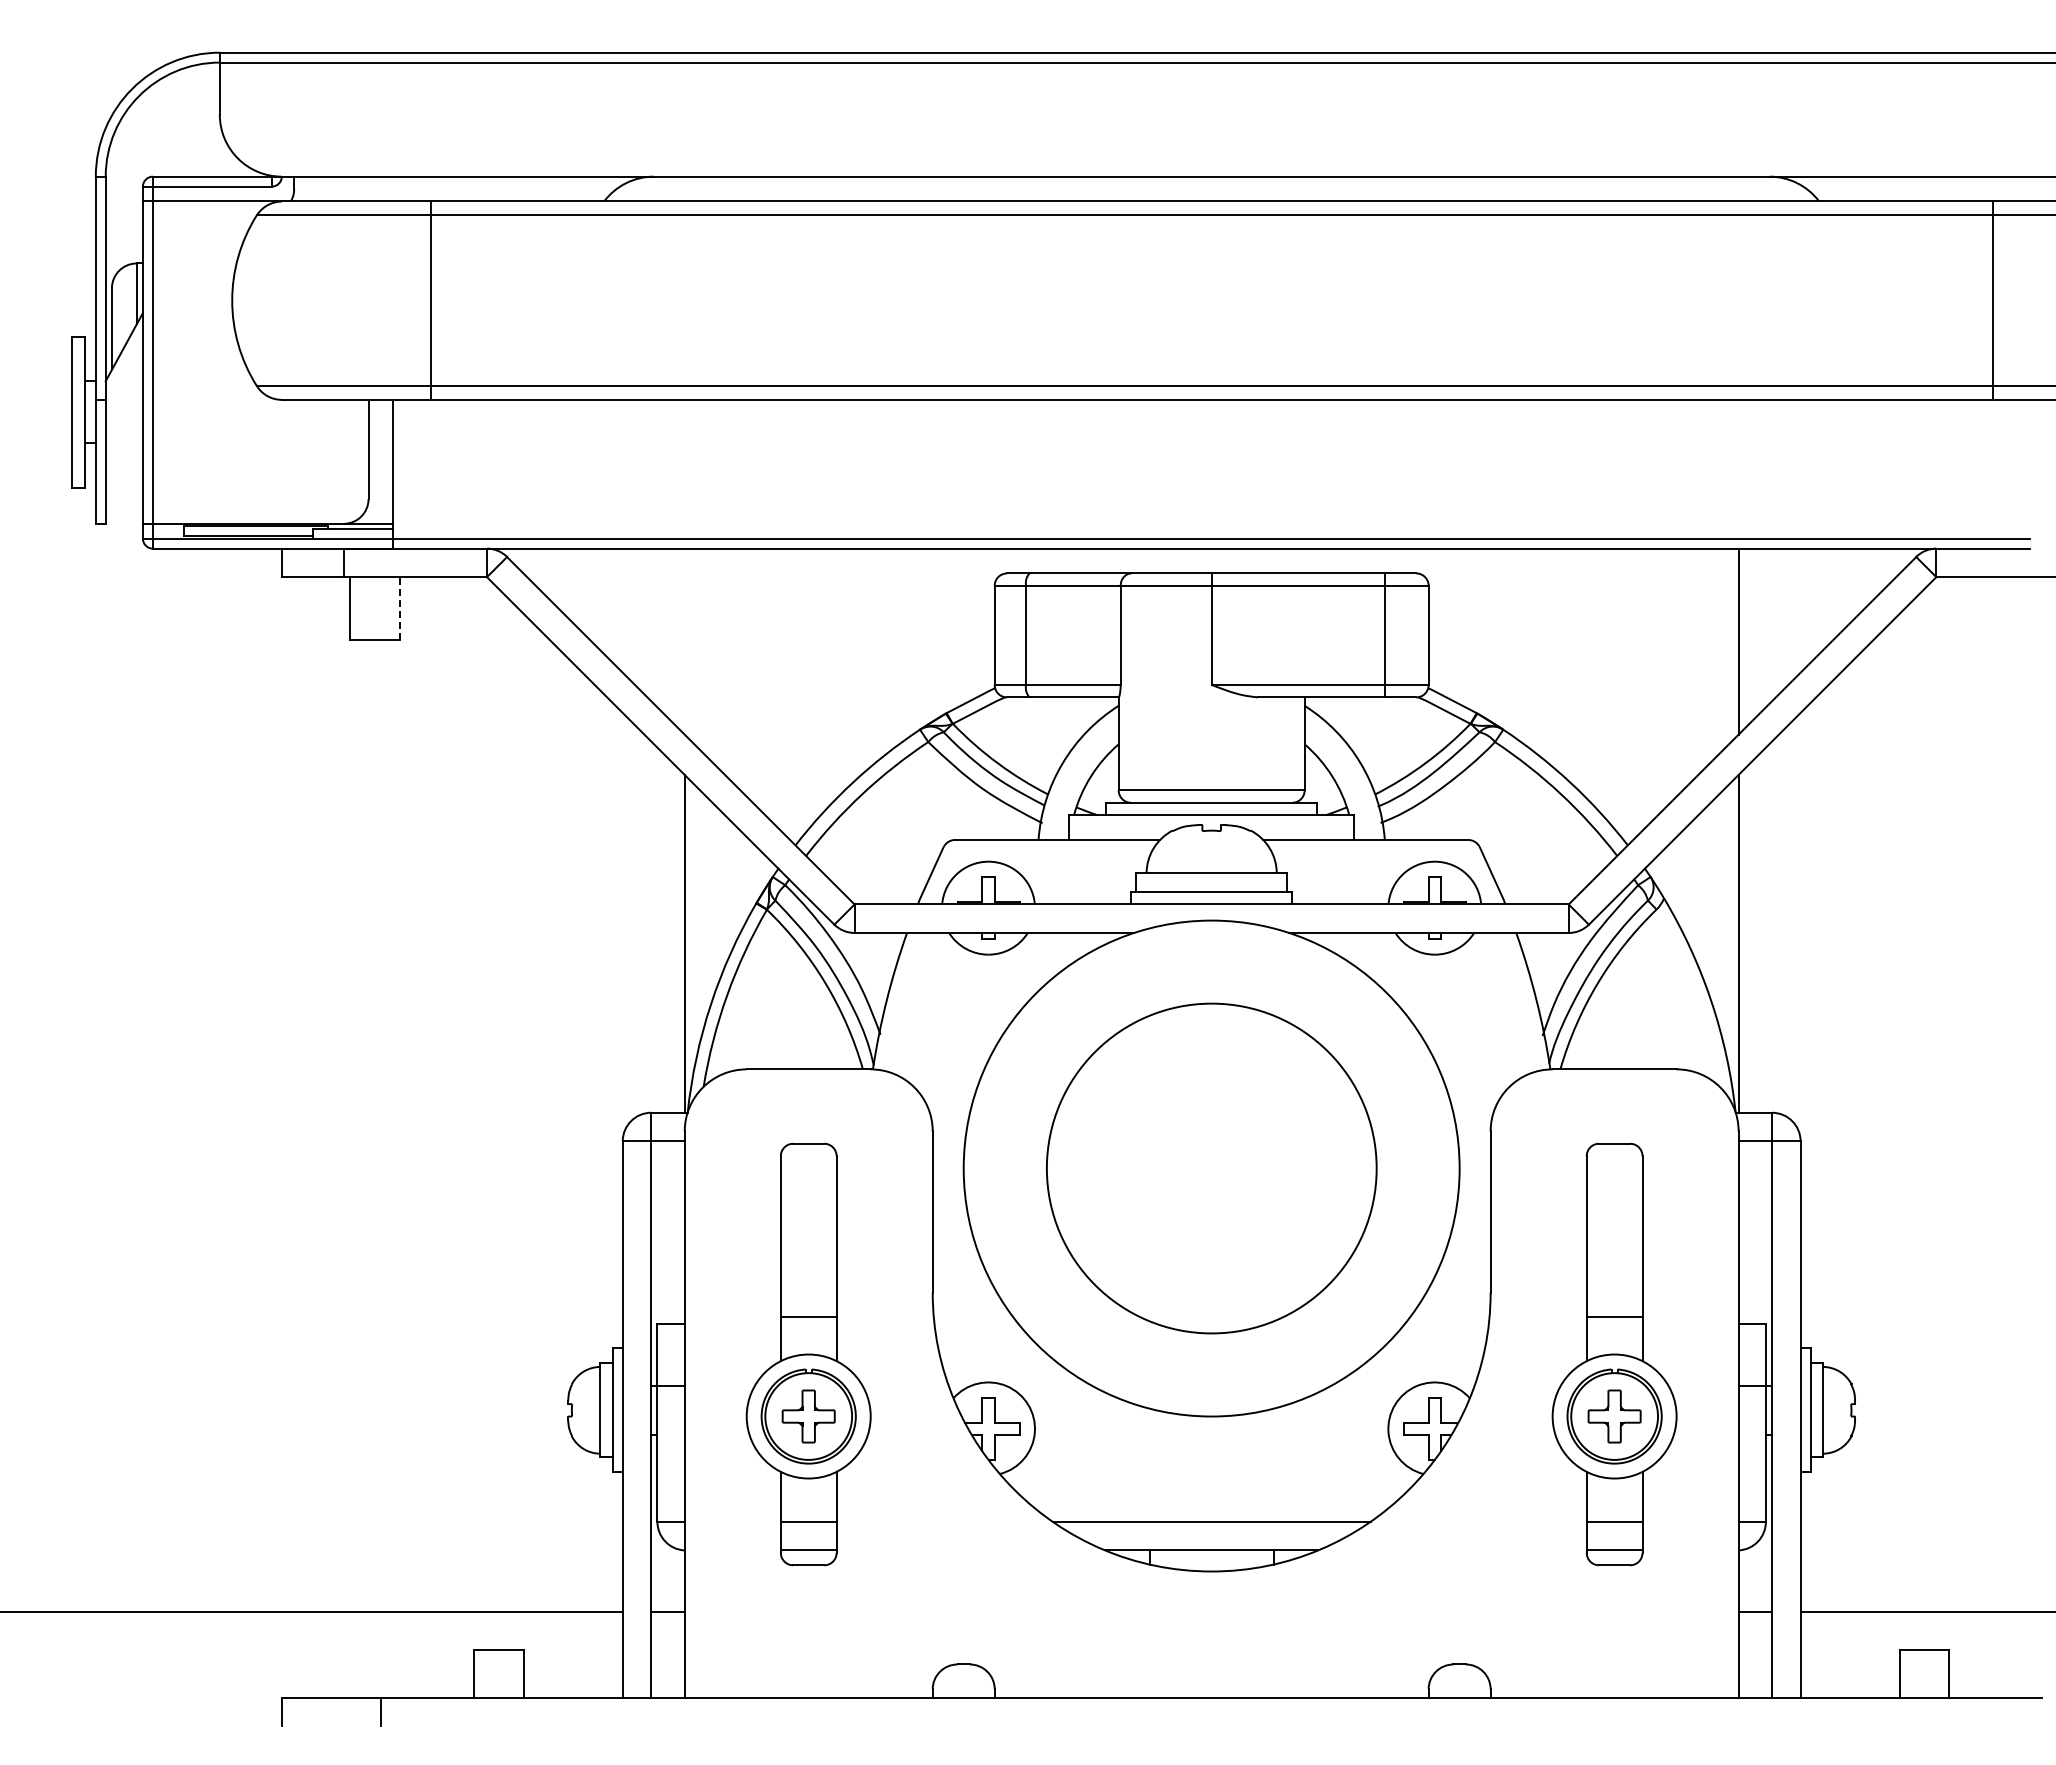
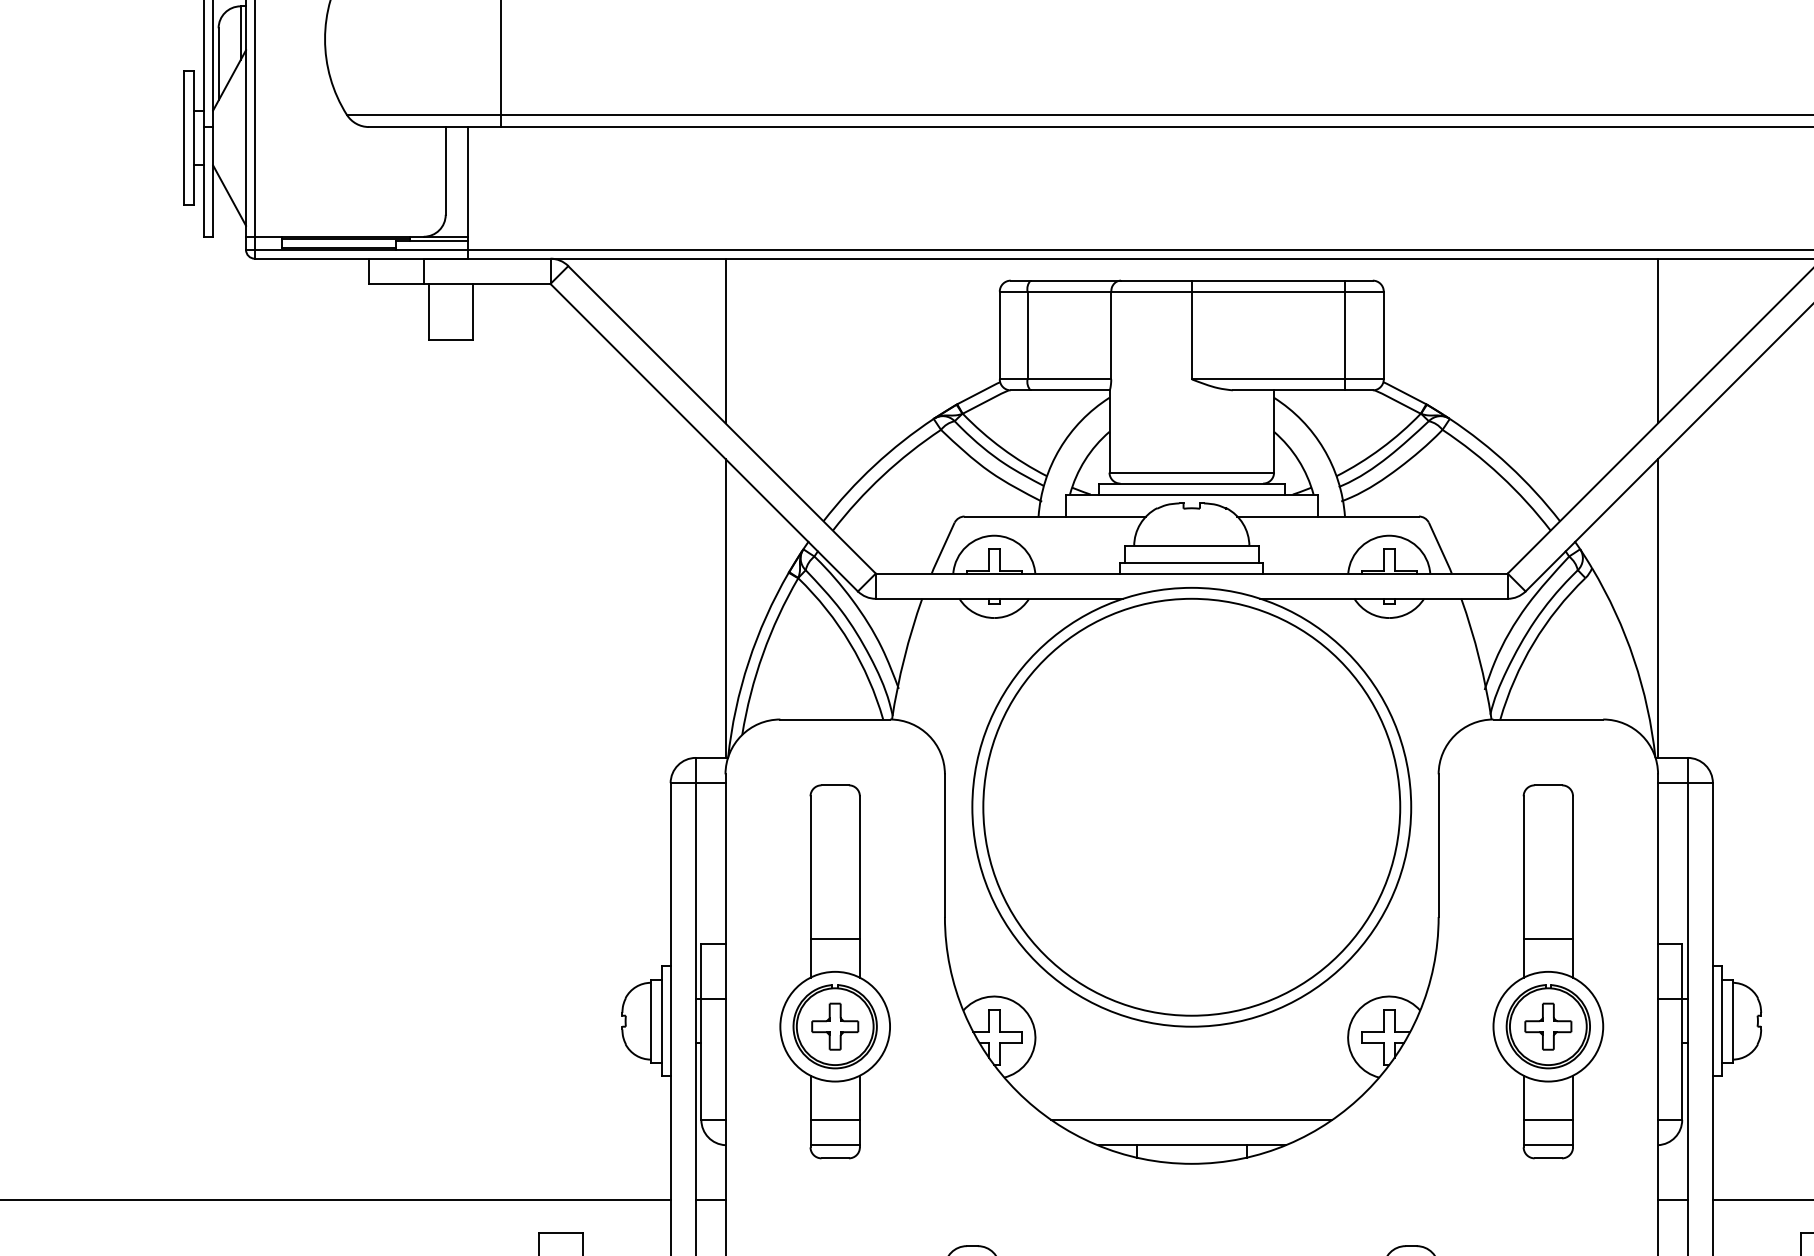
line: (123, 477) -> (228, 195), added
line: (399, 608) -> (473, 311), dashed -> solid
line: (684, 641) -> (725, 340), added
circle: (1211, 1168) -> (1191, 807), size x1.43

